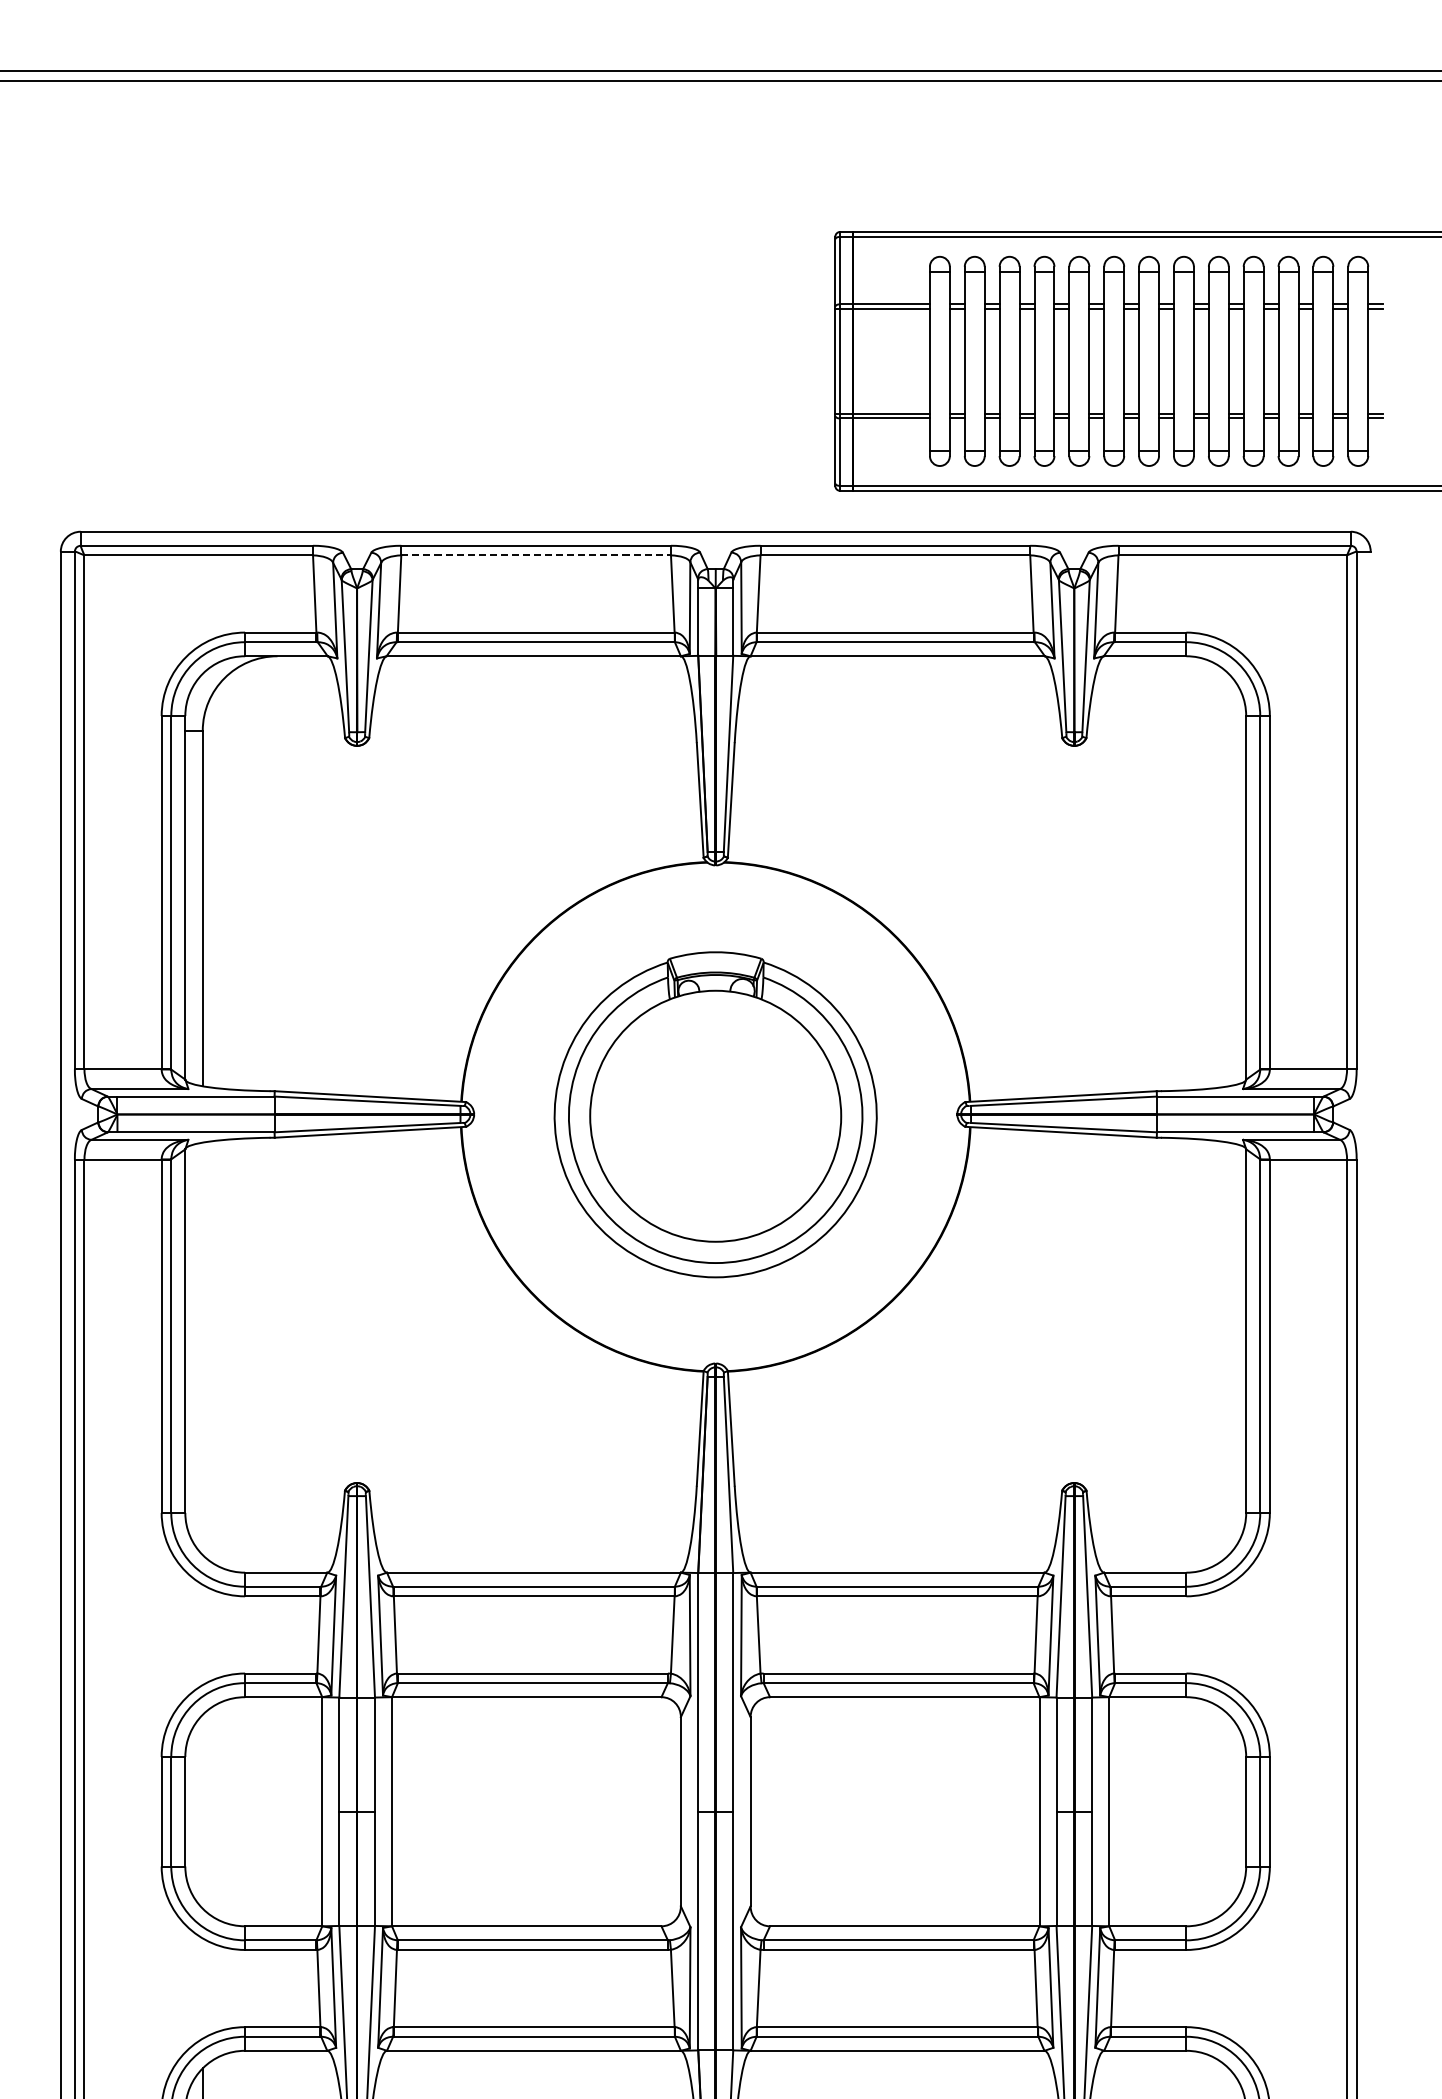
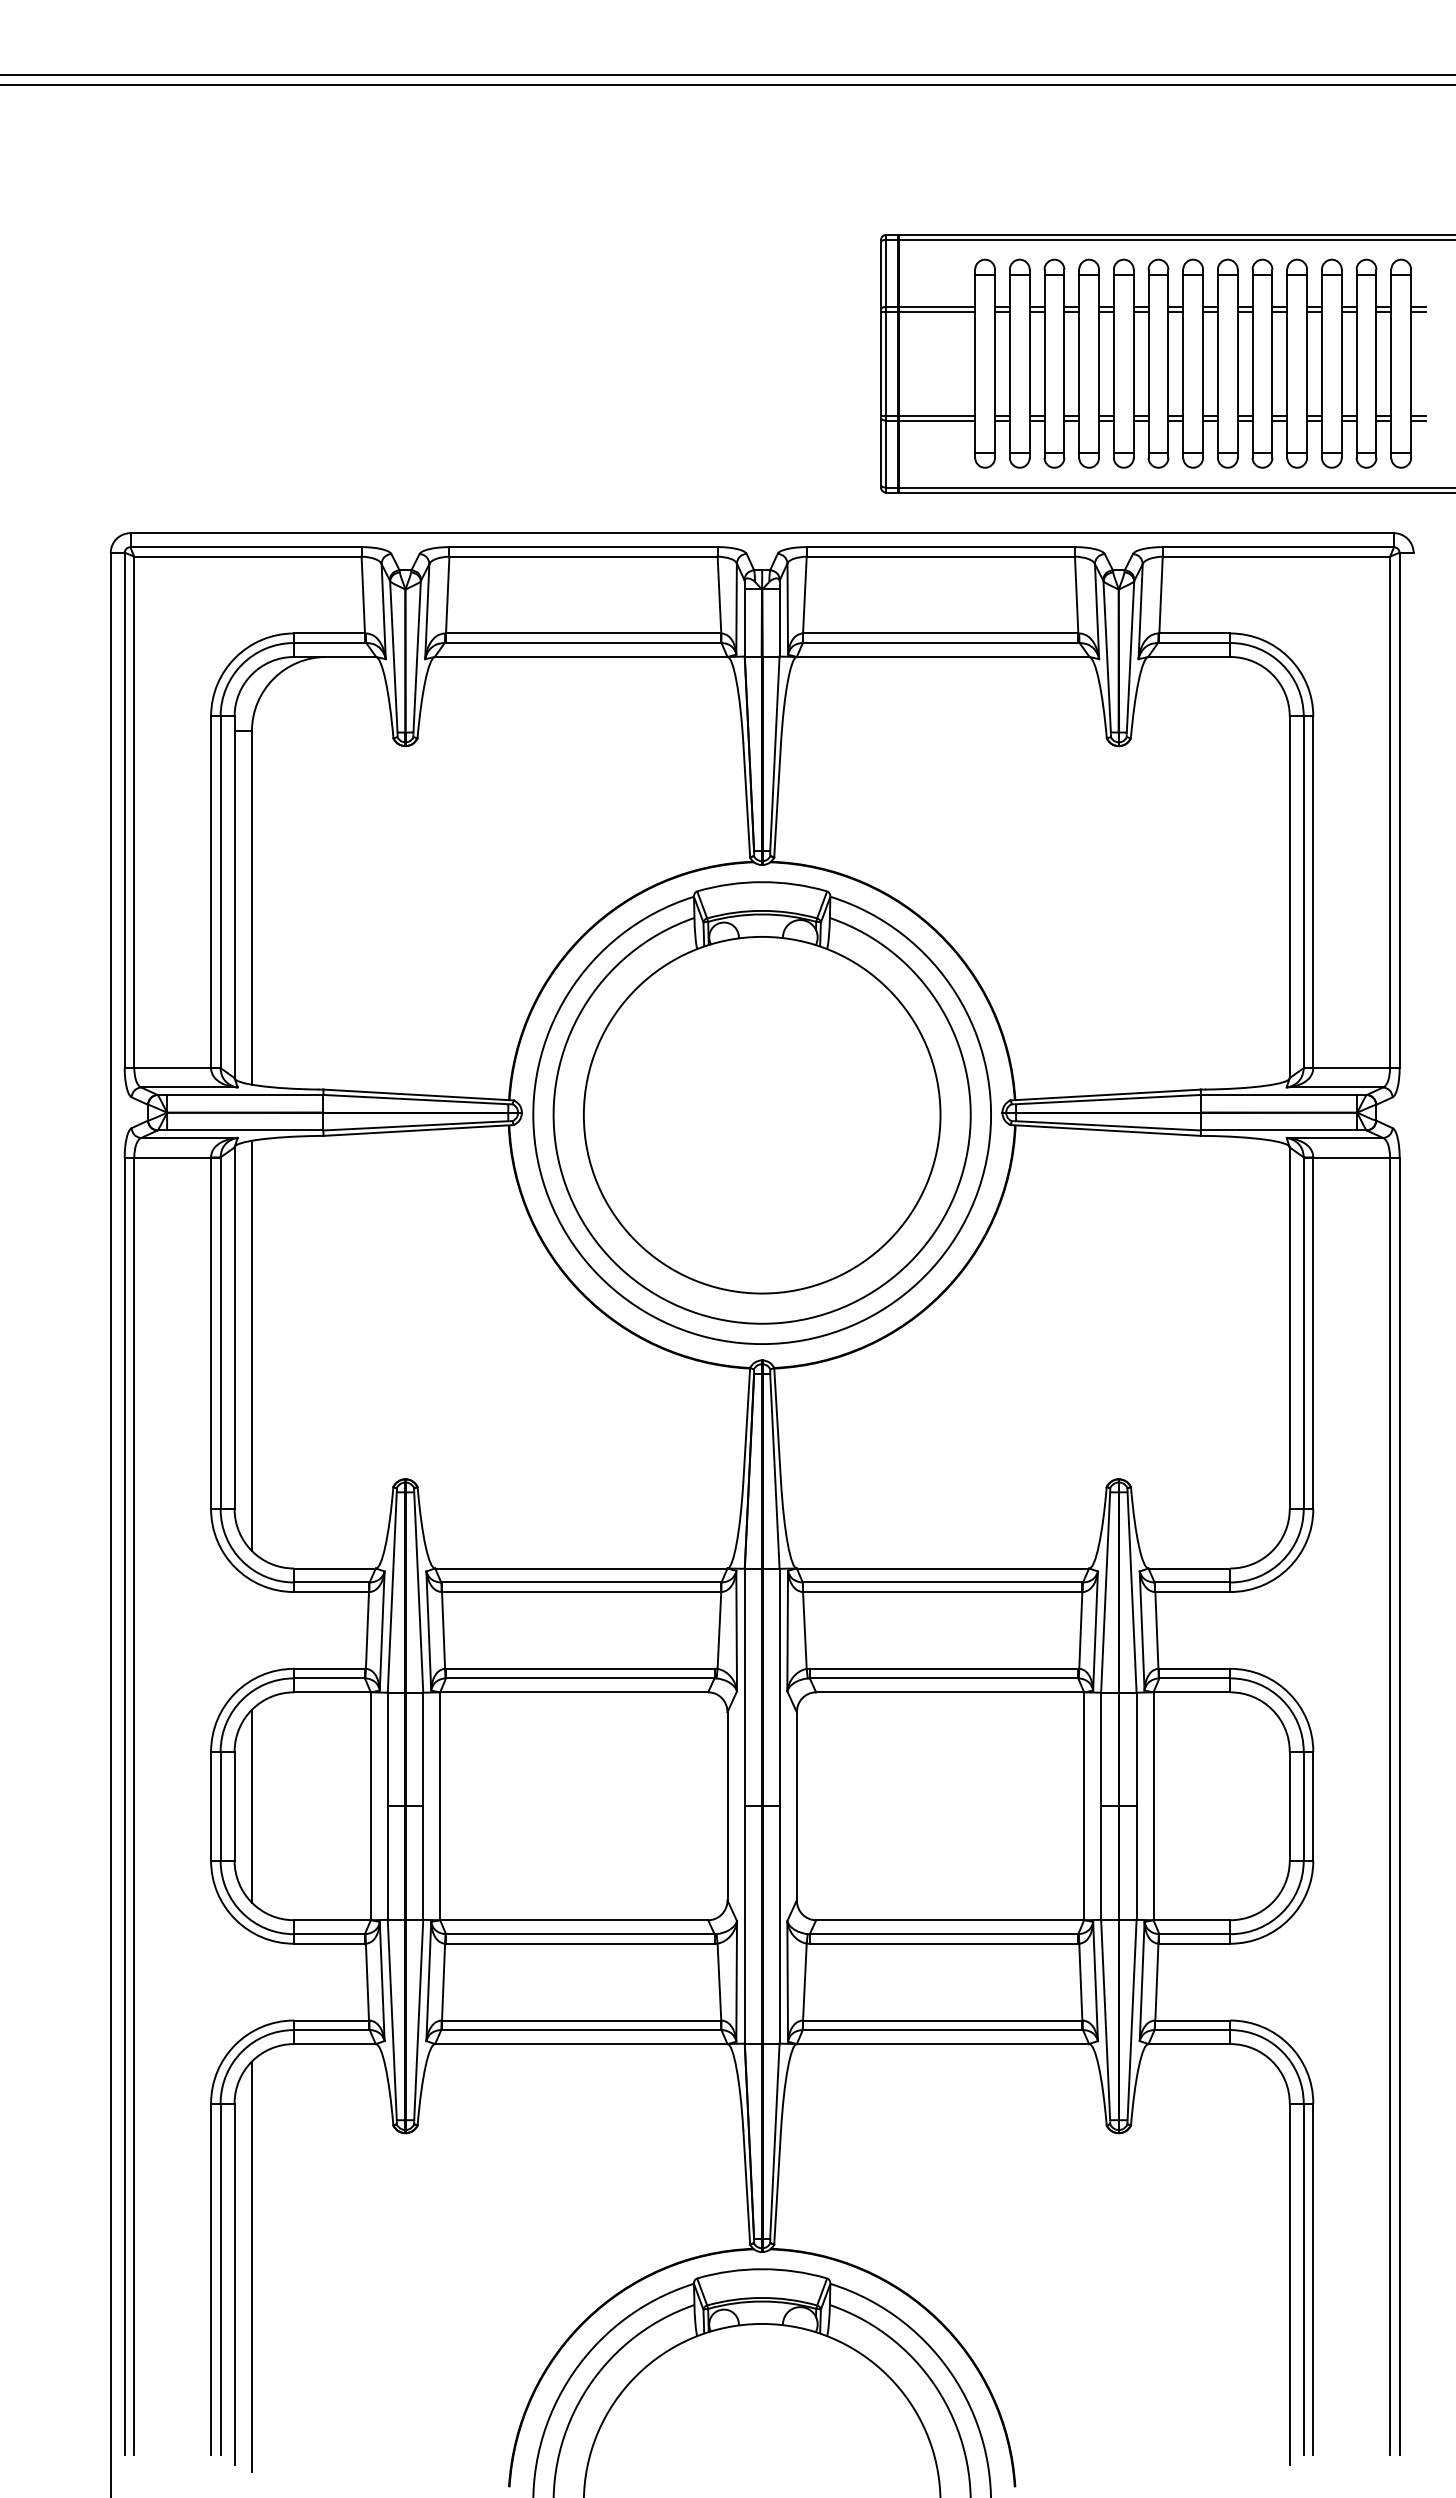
line: (537, 555) -> (584, 556), dashed -> solid
part: (715, 1114) -> (761, 1112), size x1.43
line: (202, 1348) -> (251, 1345), added
line: (202, 1810) -> (251, 1805), added

